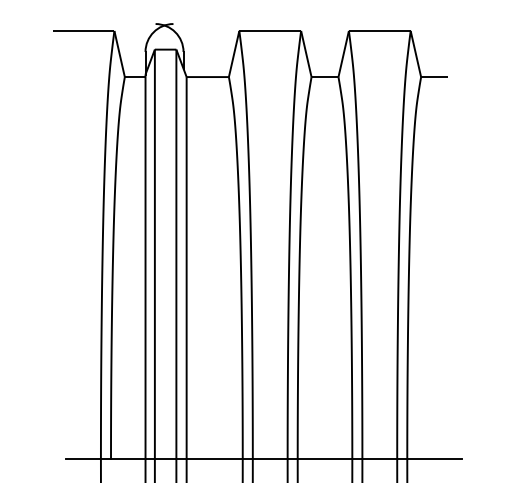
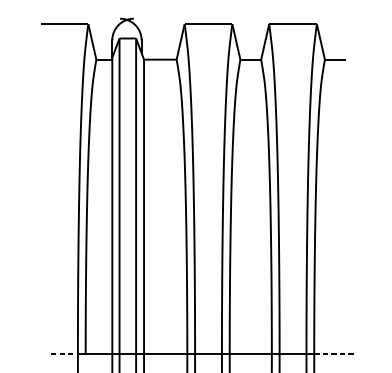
line: (84, 458) -> (65, 353), solid -> dashed
line: (435, 458) -> (336, 353), solid -> dashed

